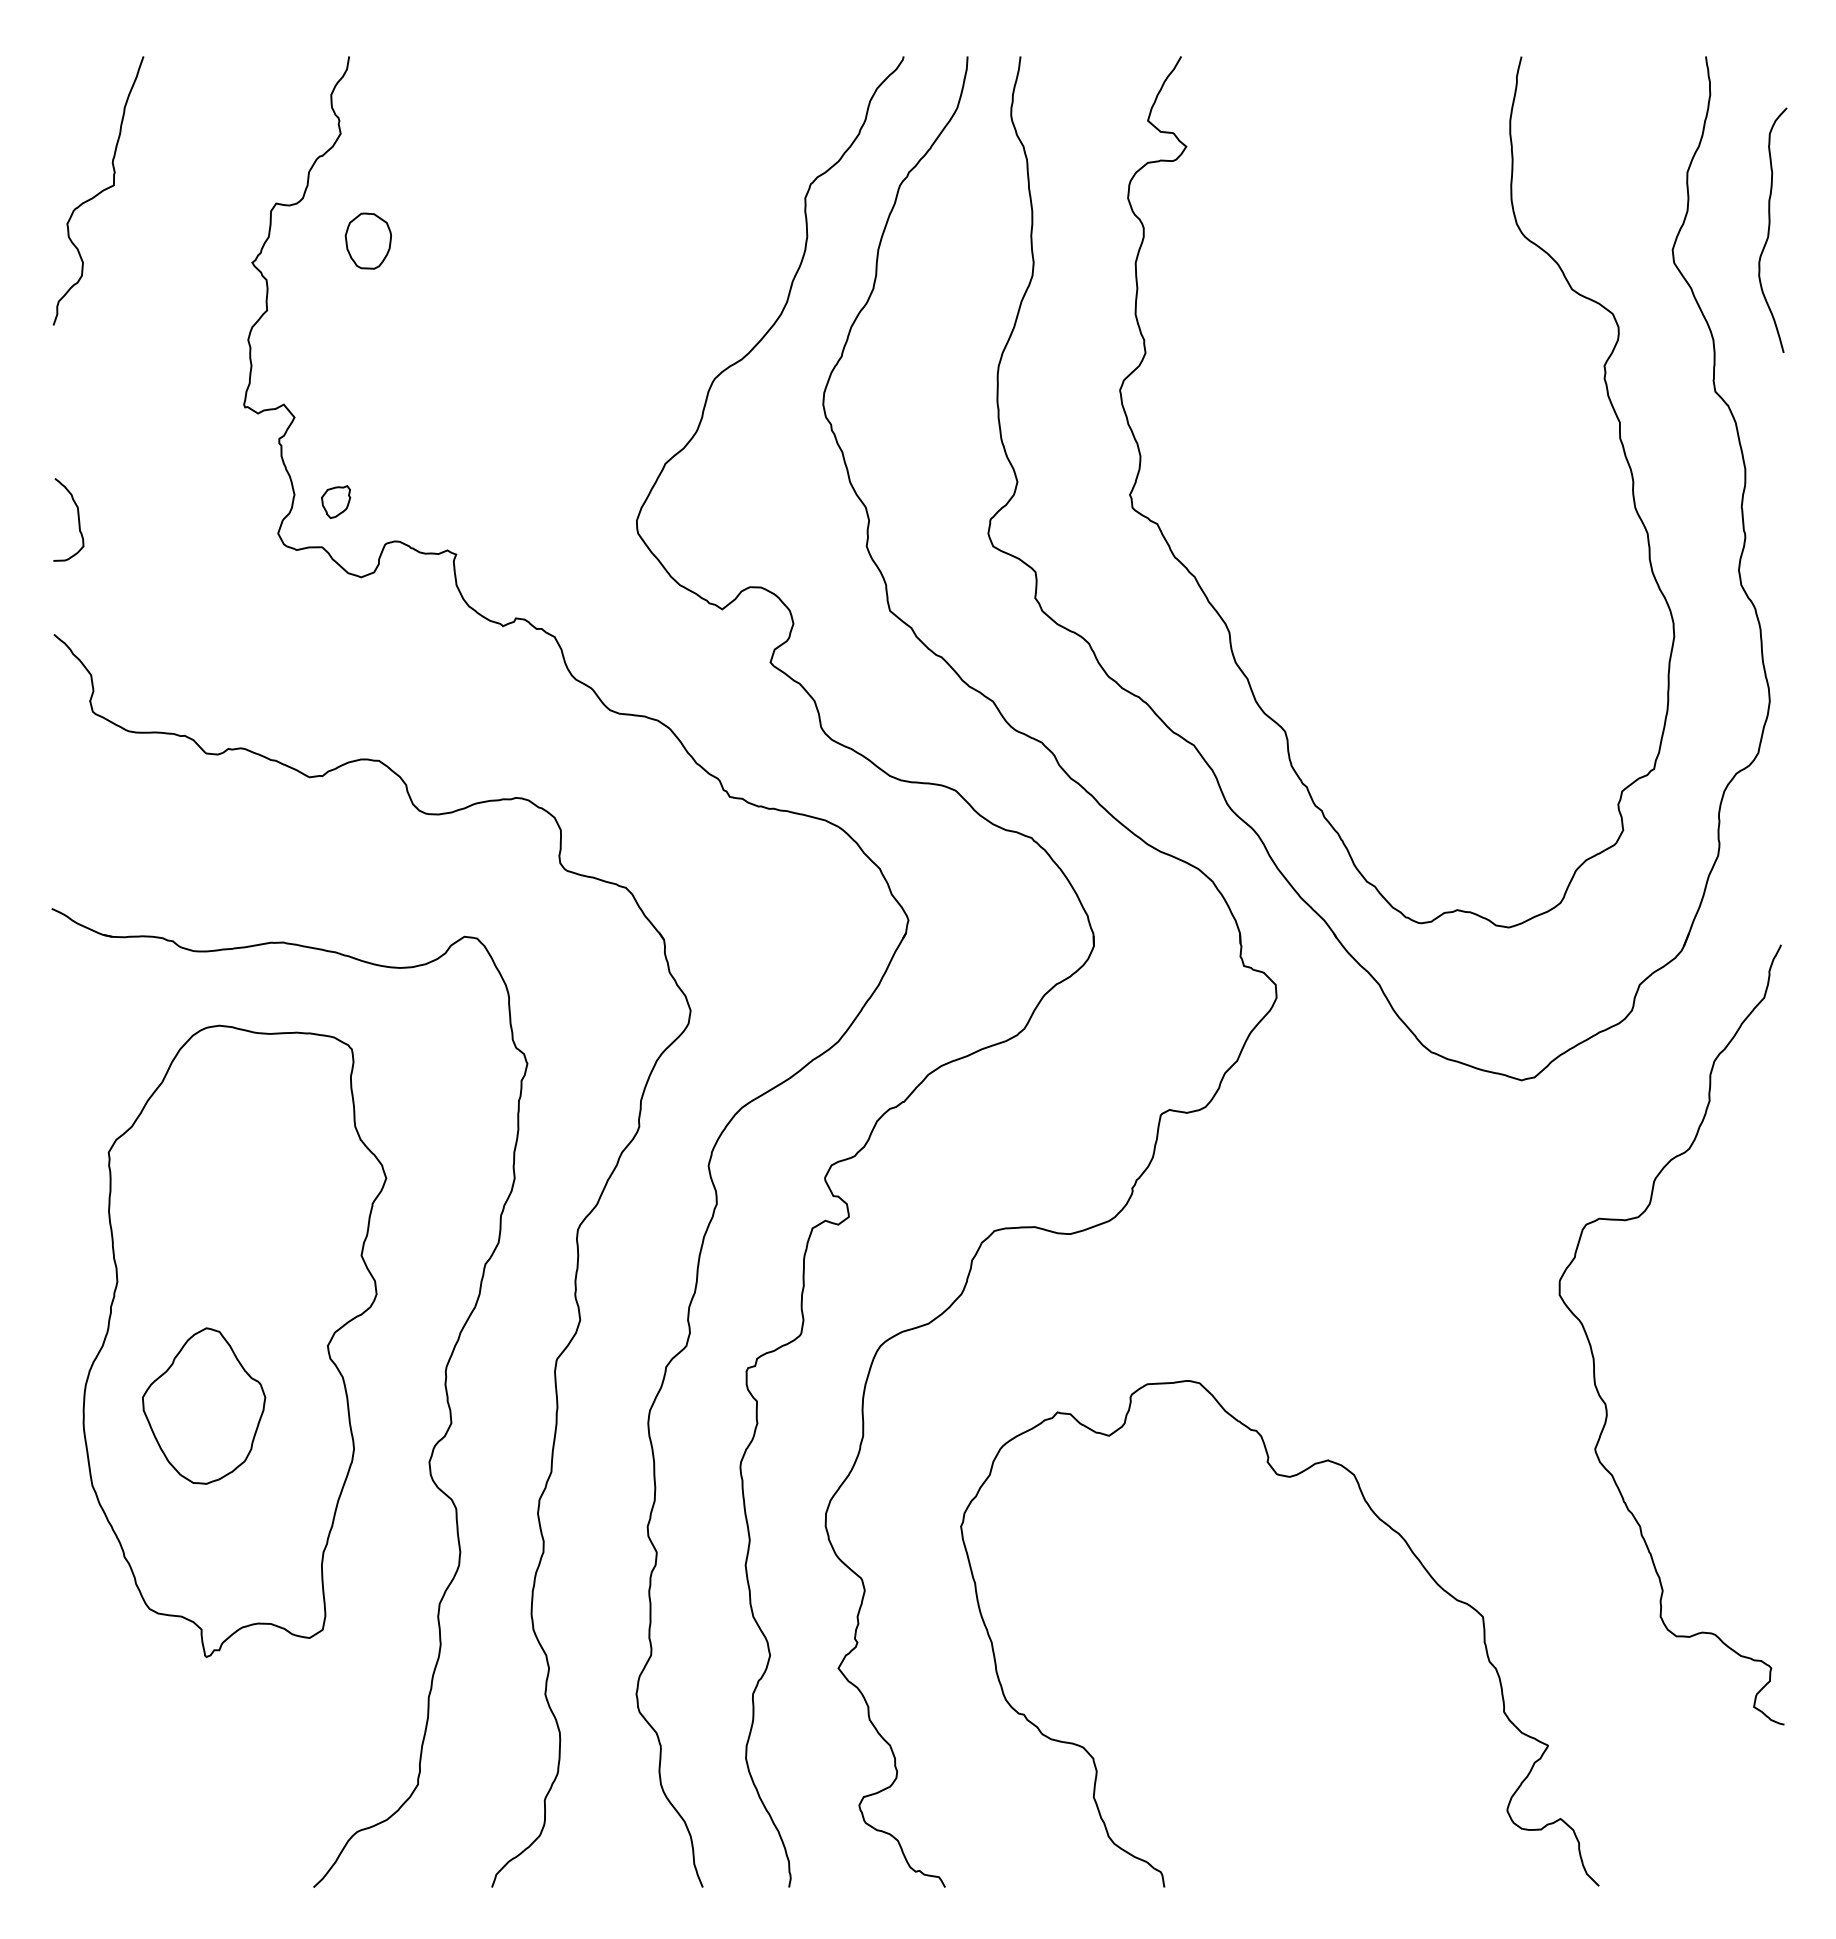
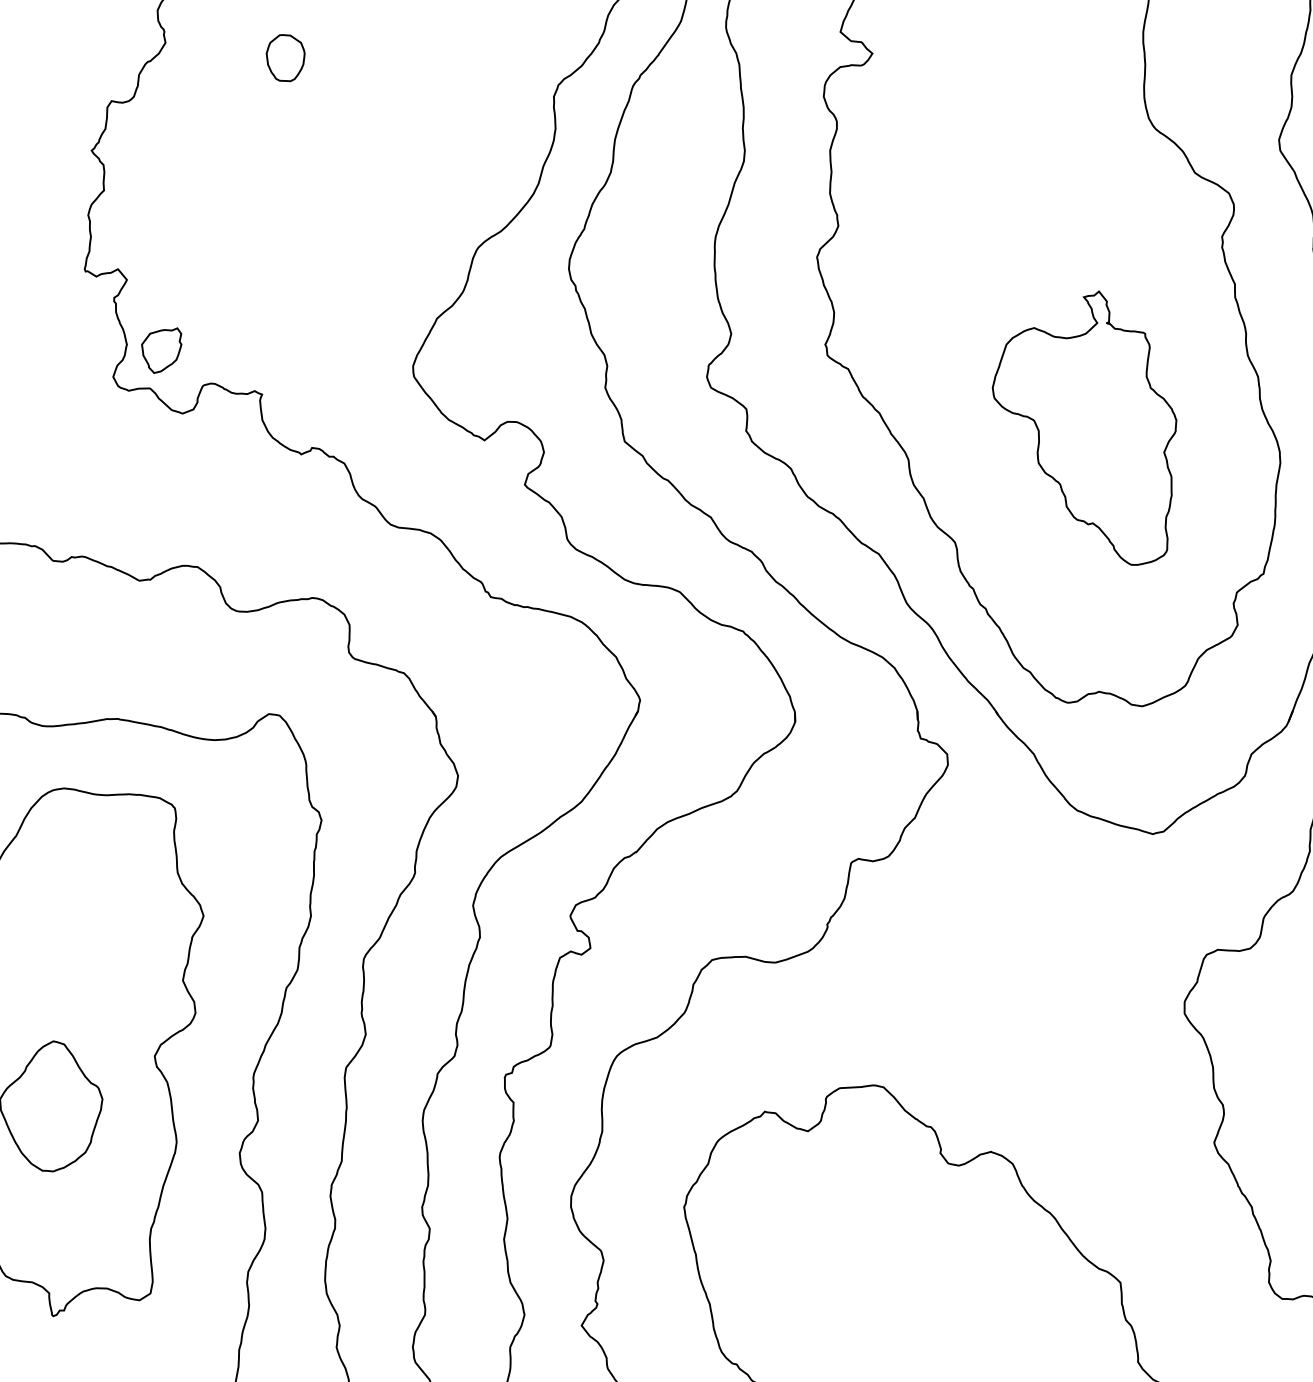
part: (367, 240) -> (284, 57), moved
part: (335, 501) -> (161, 350), size x1.67
part: (1439, 594) -> (1084, 427), added

